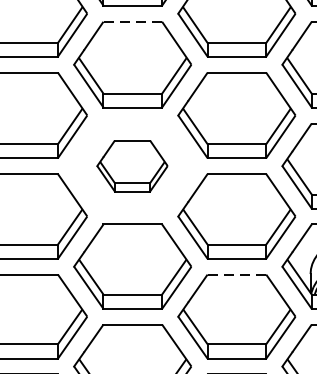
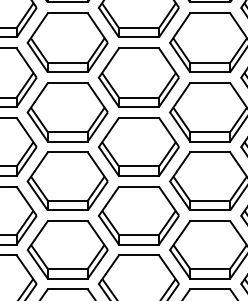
line: (132, 21) -> (138, 48), dashed -> solid
part: (132, 165) -> (138, 146), size x1.67
line: (235, 275) -> (209, 221), dashed -> solid

